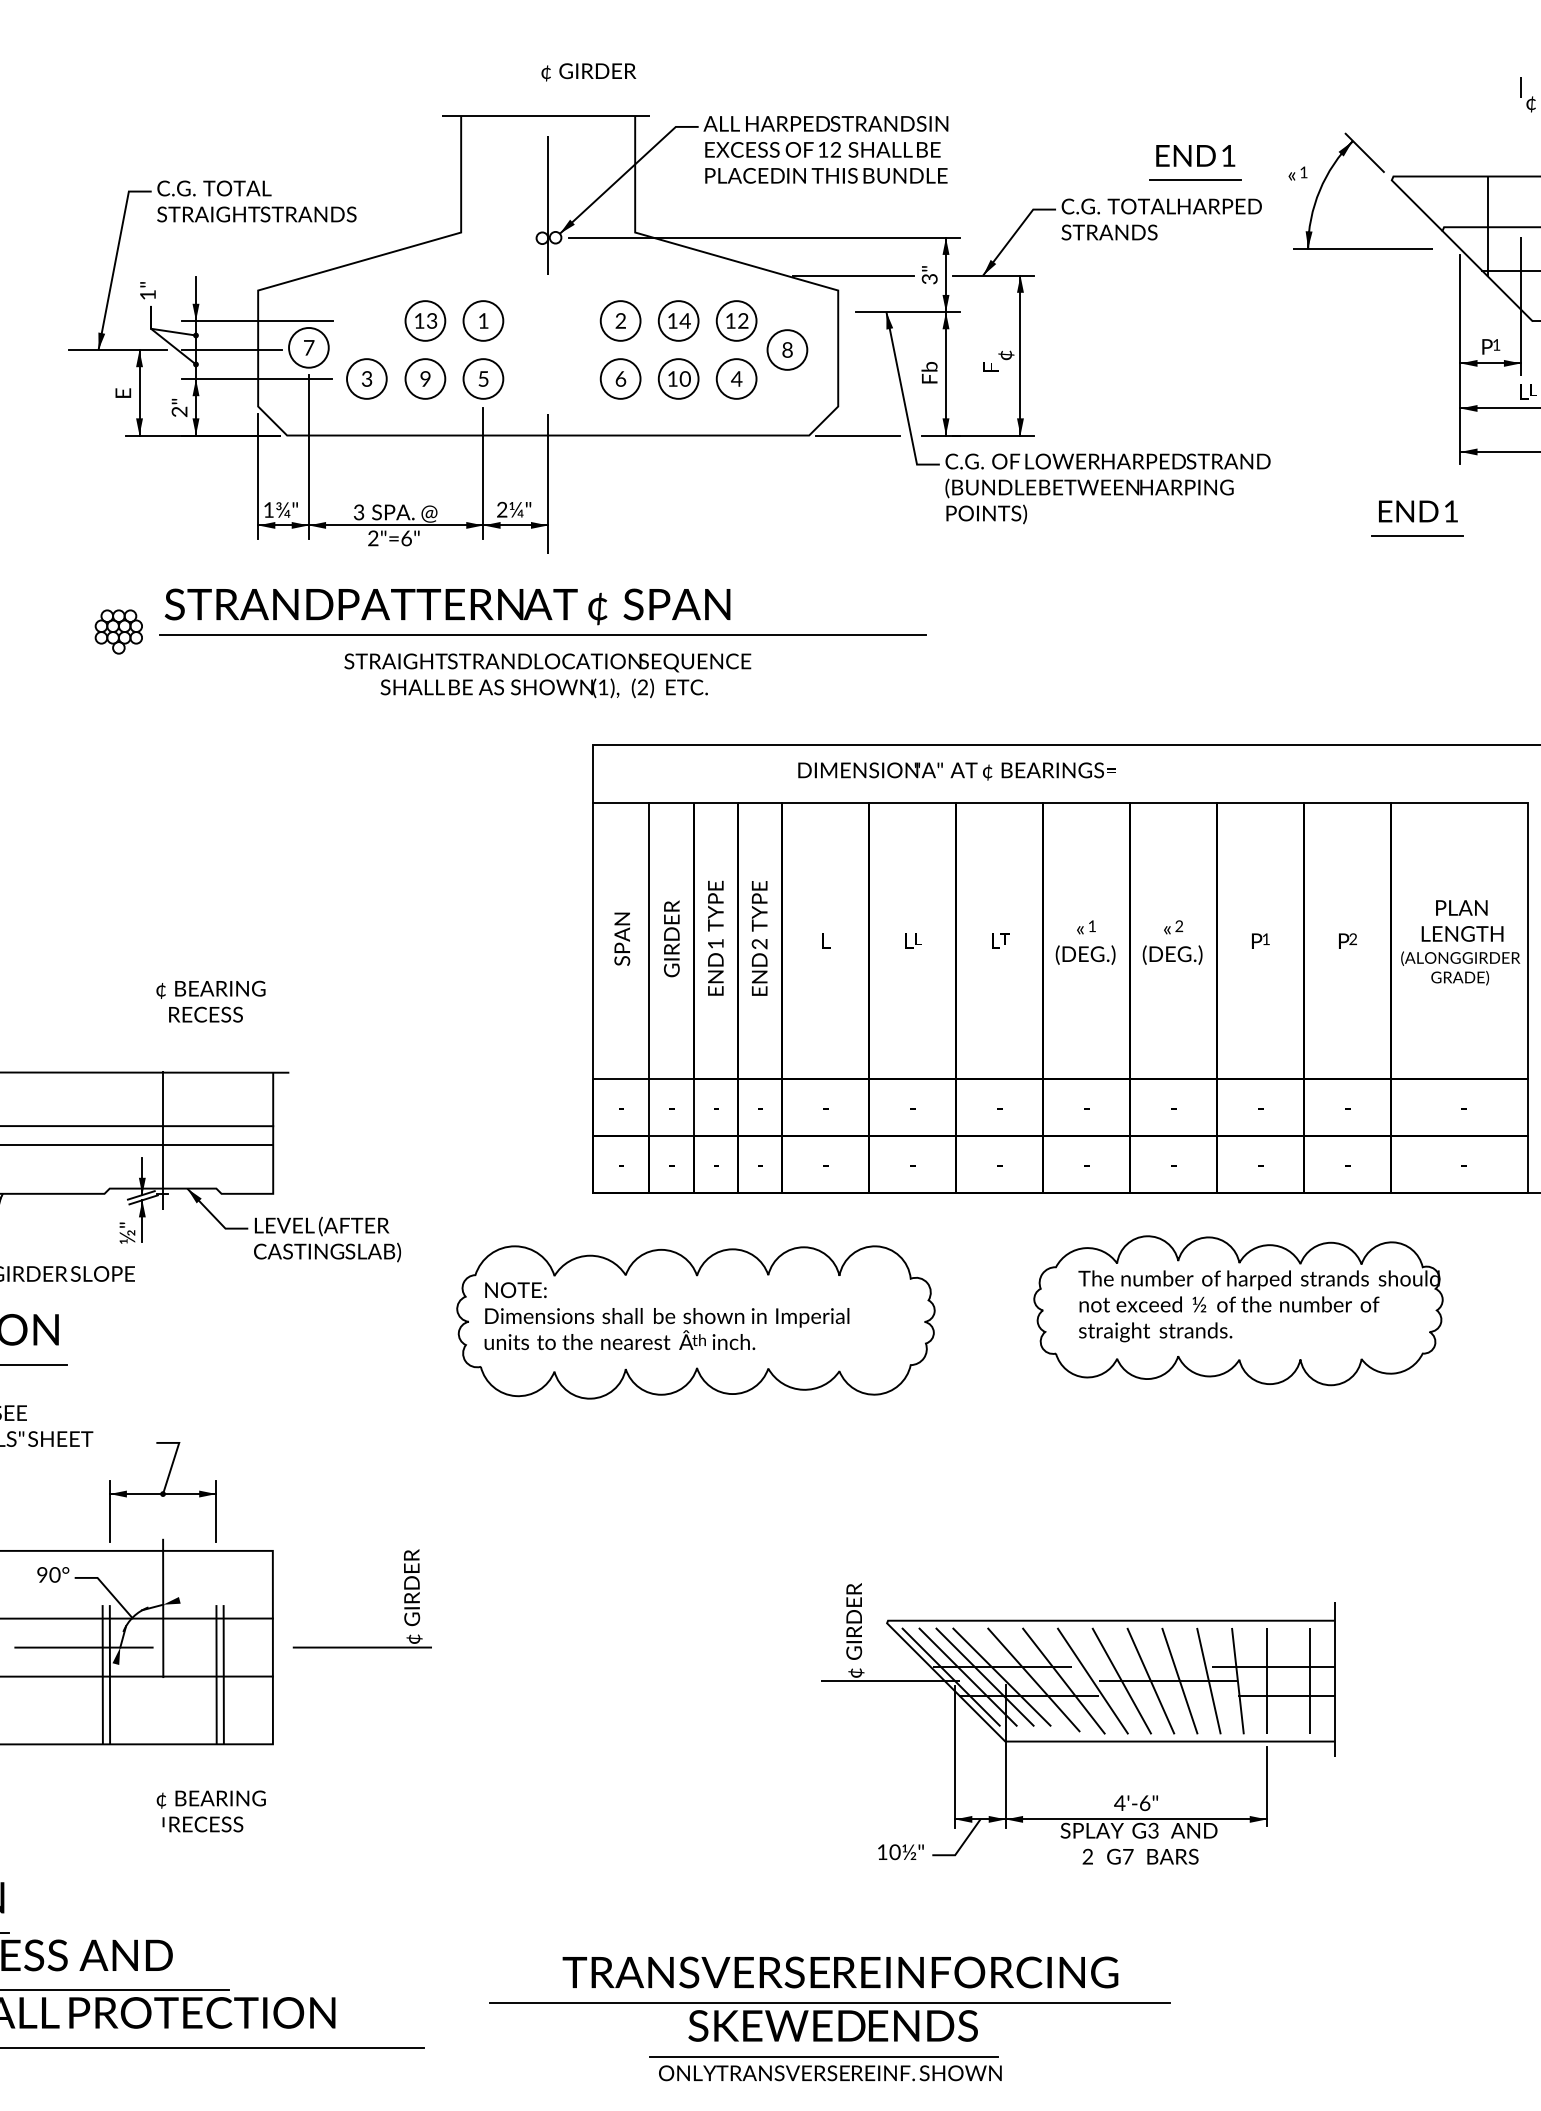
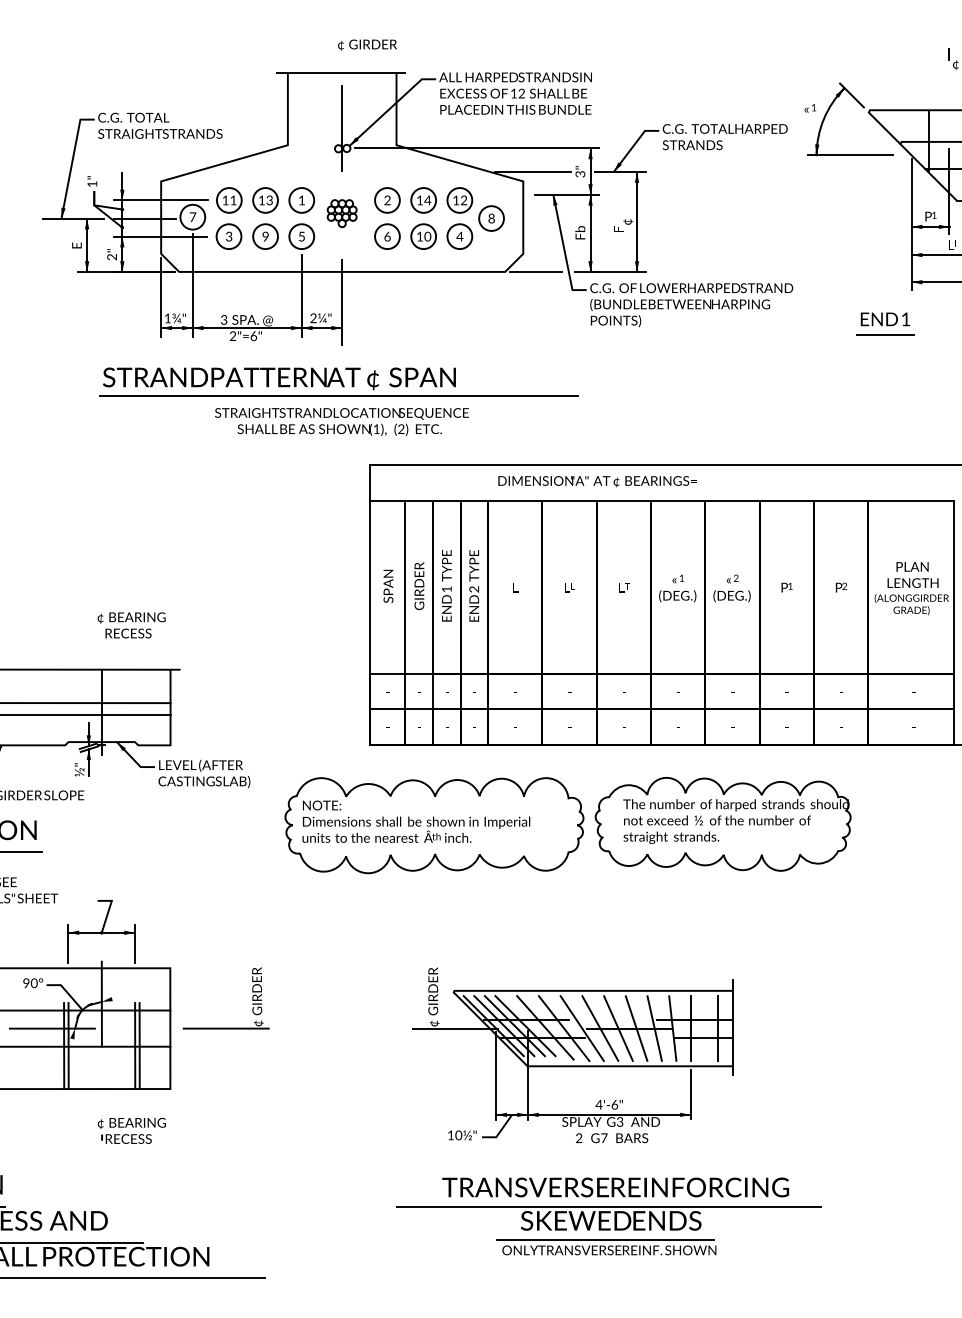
part: (1195, 162) -> (746, 101), removed
part: (367, 321) -> (229, 200), added
part: (117, 631) -> (341, 213), moved
part: (1237, 1310) -> (722, 824), moved
part: (1077, 1724) -> (572, 1055), moved
part: (828, 2018) -> (608, 1216), moved

